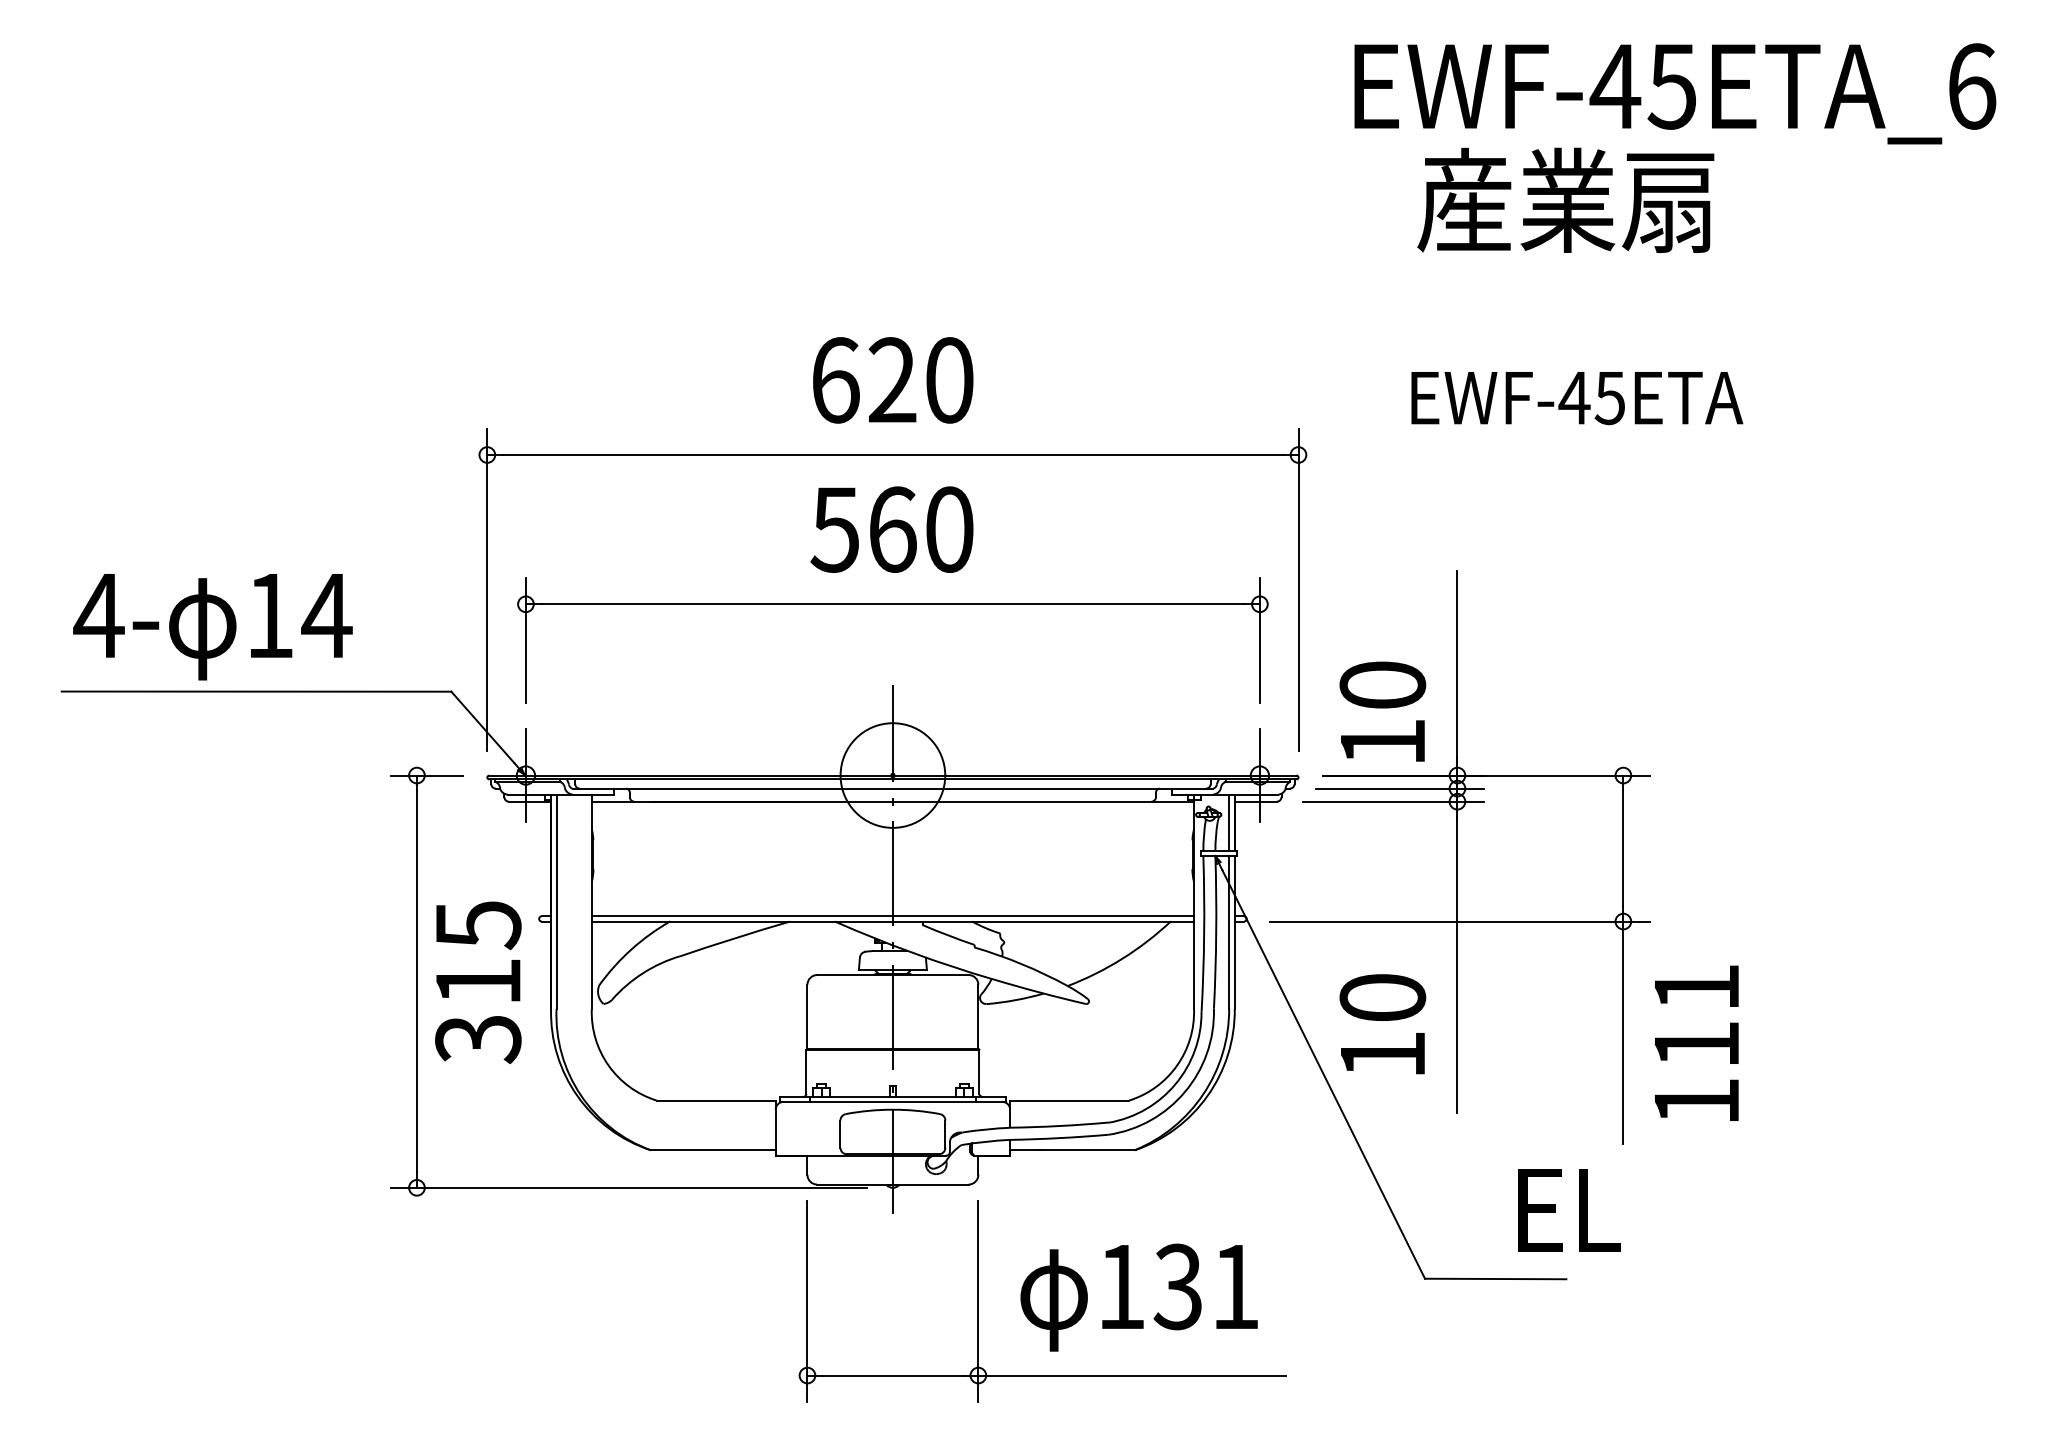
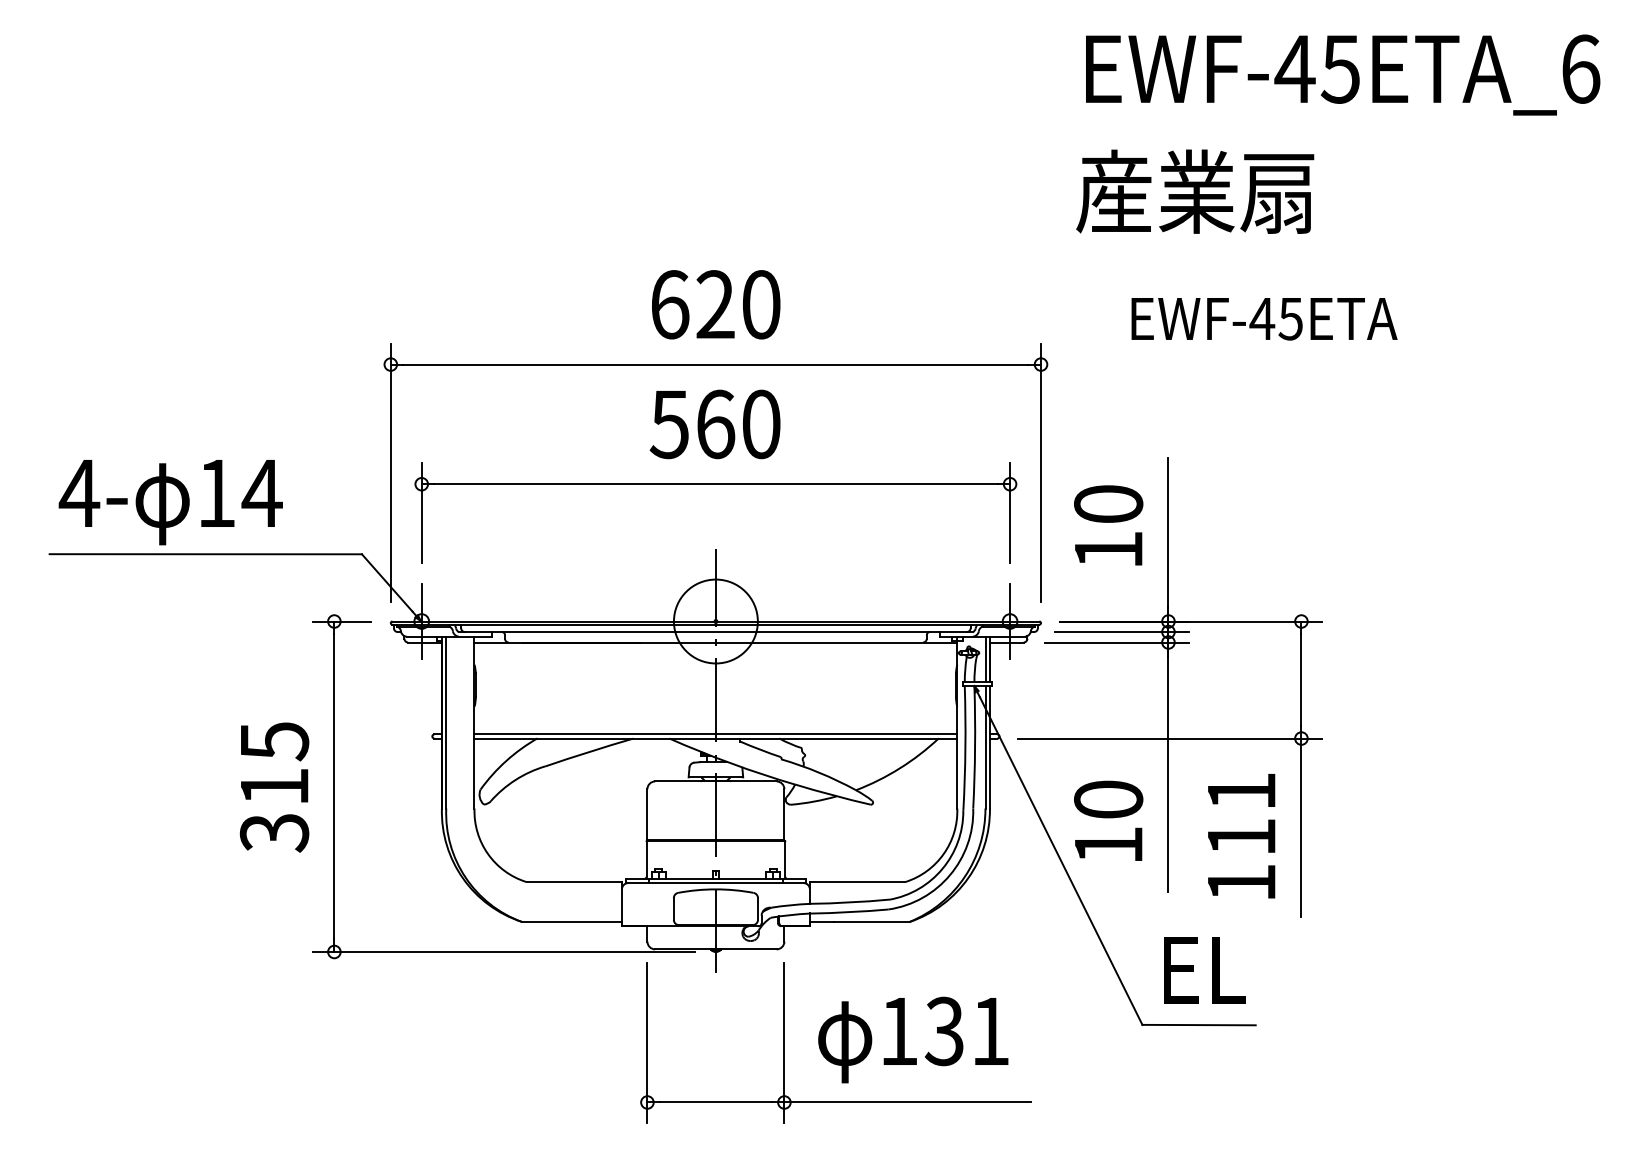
text: (1565, 199) -> (1194, 191), moved
text: (1382, 711) -> (1108, 525), moved
text: (478, 982) -> (274, 787), moved
text: (1696, 1042) -> (1241, 835), moved
text: (1569, 1210) -> (1204, 970), moved

